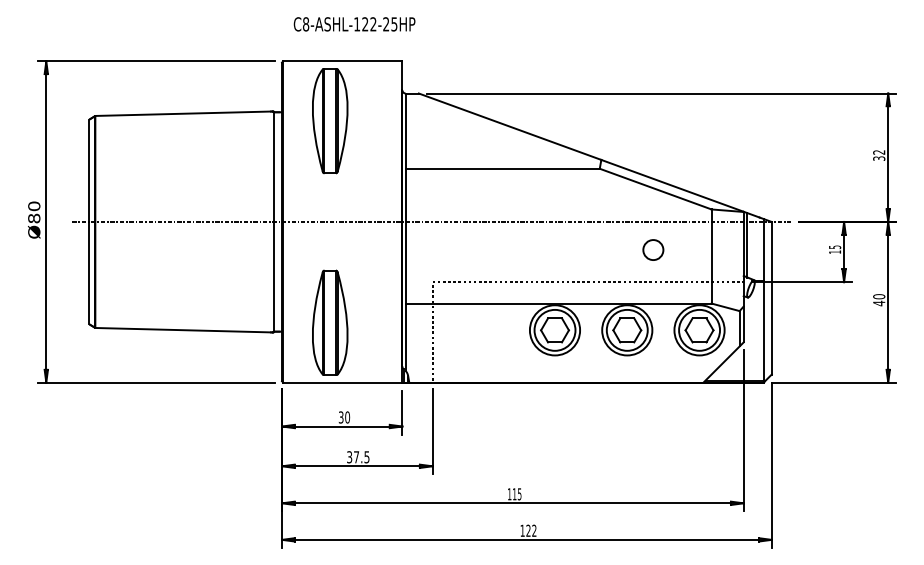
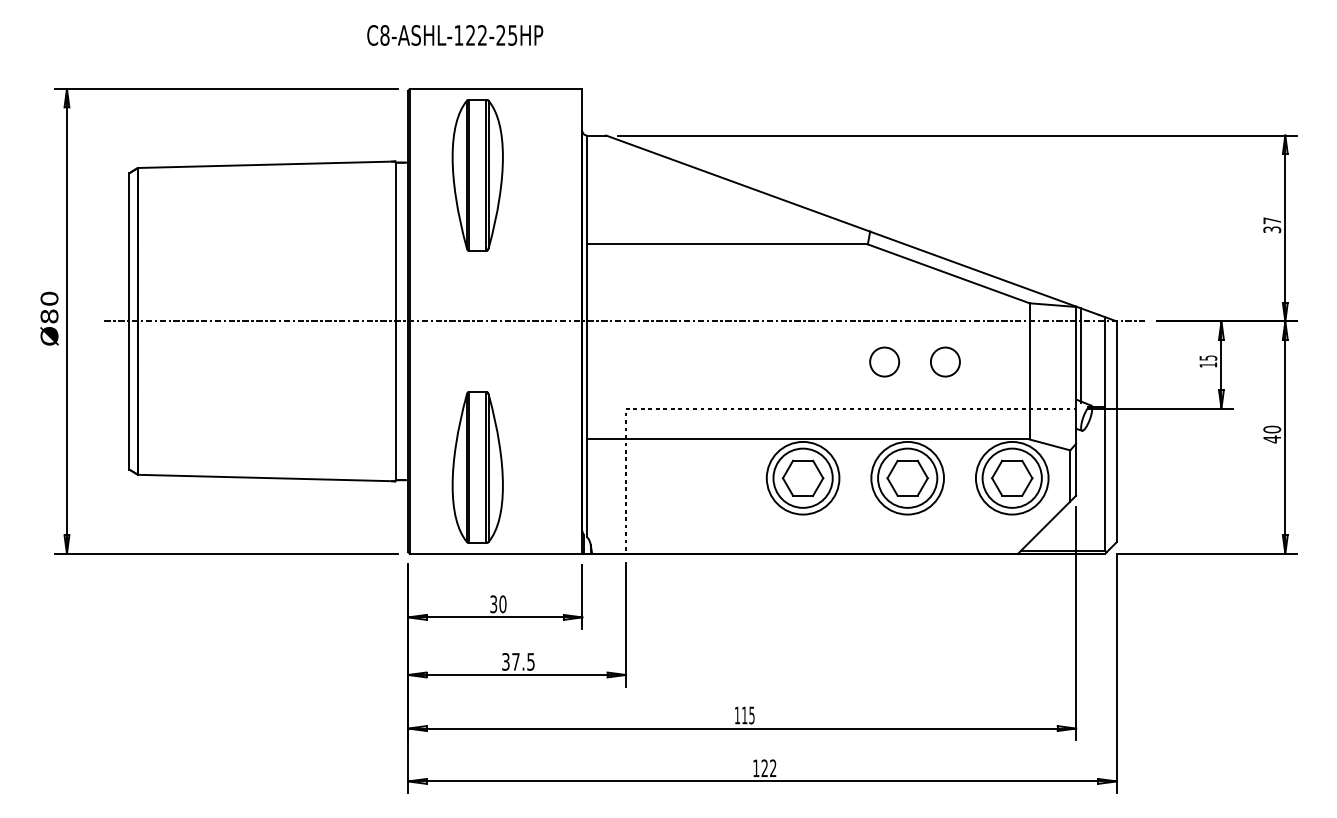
text: (354, 24) -> (455, 35), moved
text: (879, 152) -> (1272, 220), 32 -> 37
circle: (611, 249) -> (884, 361), added

